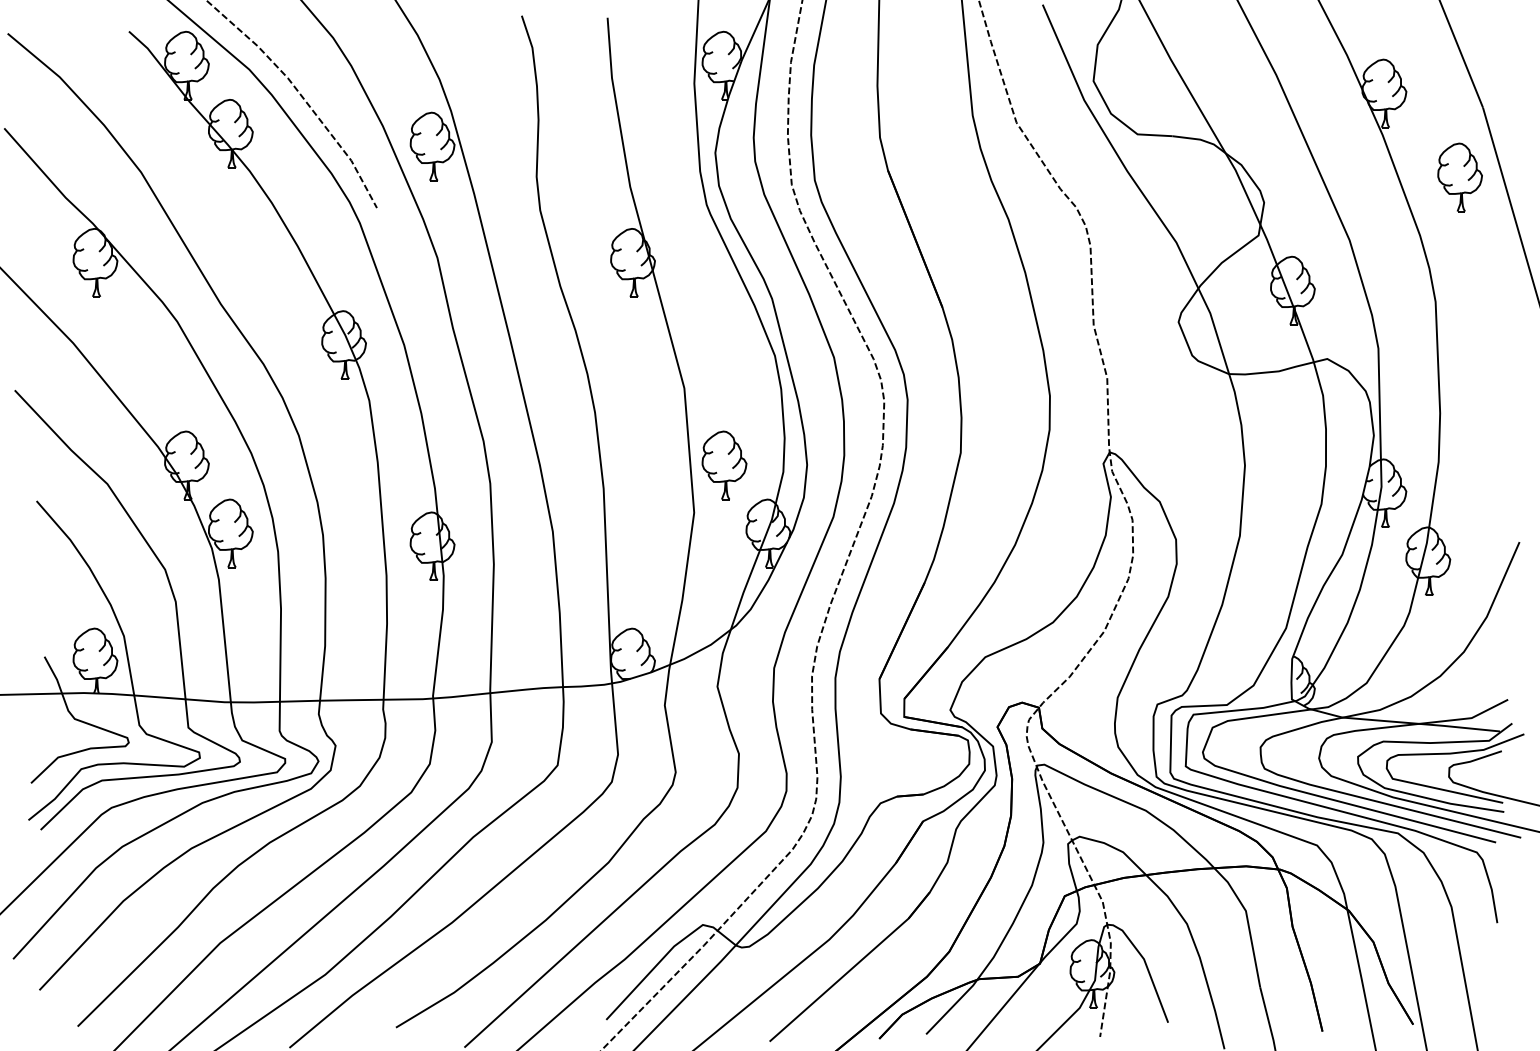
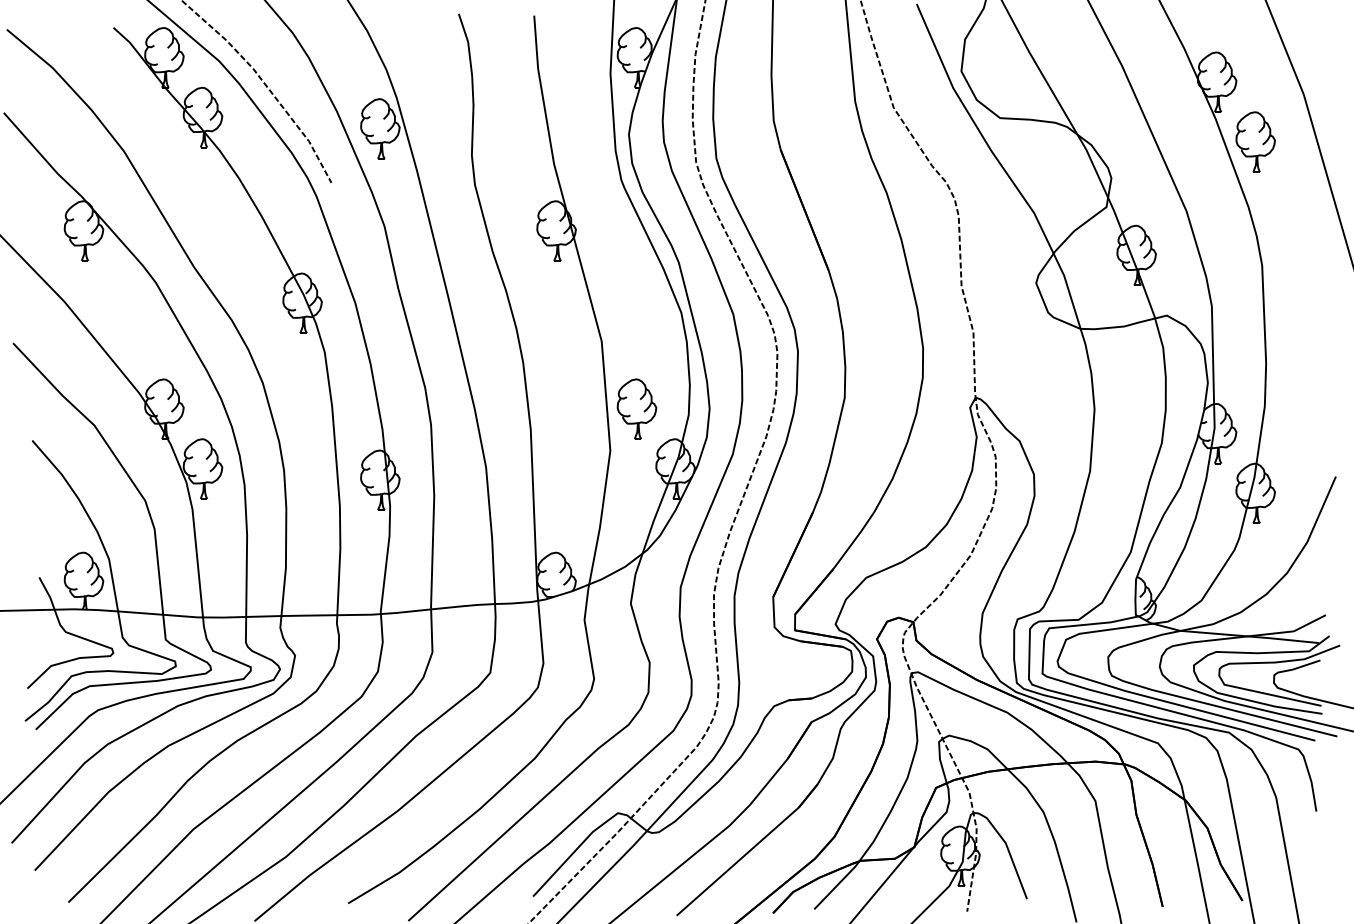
part: (1459, 176) -> (1255, 141), moved

